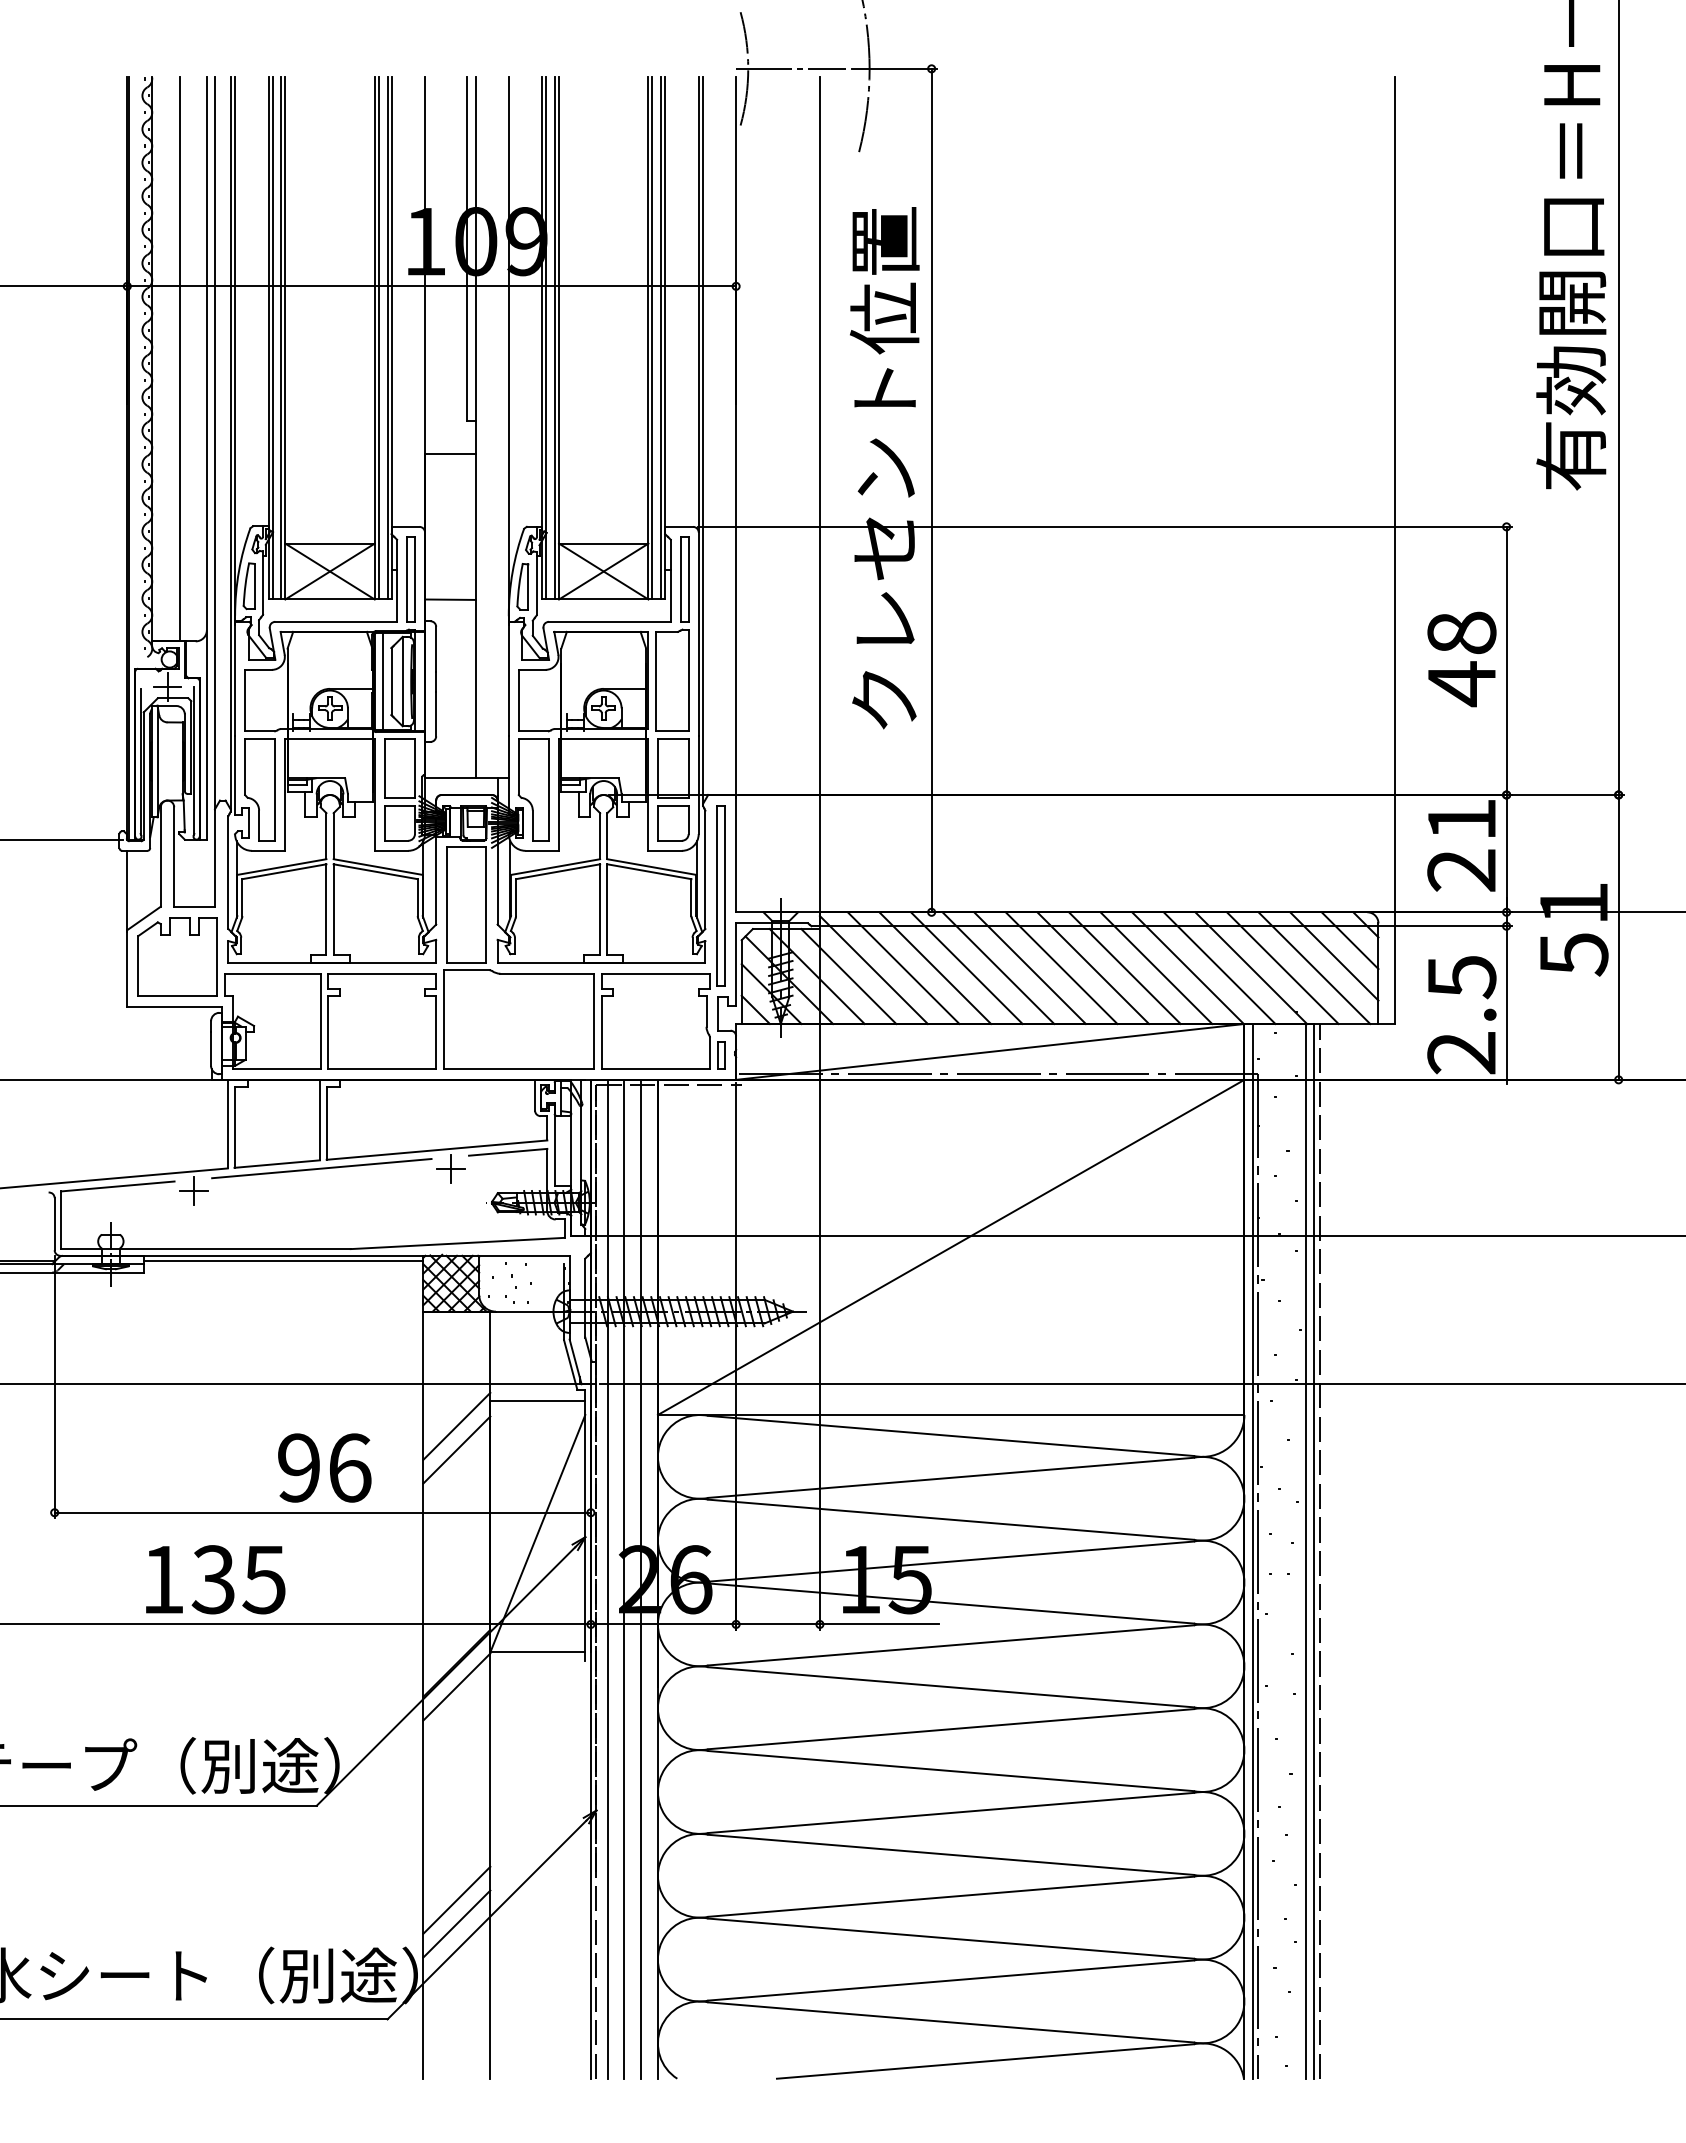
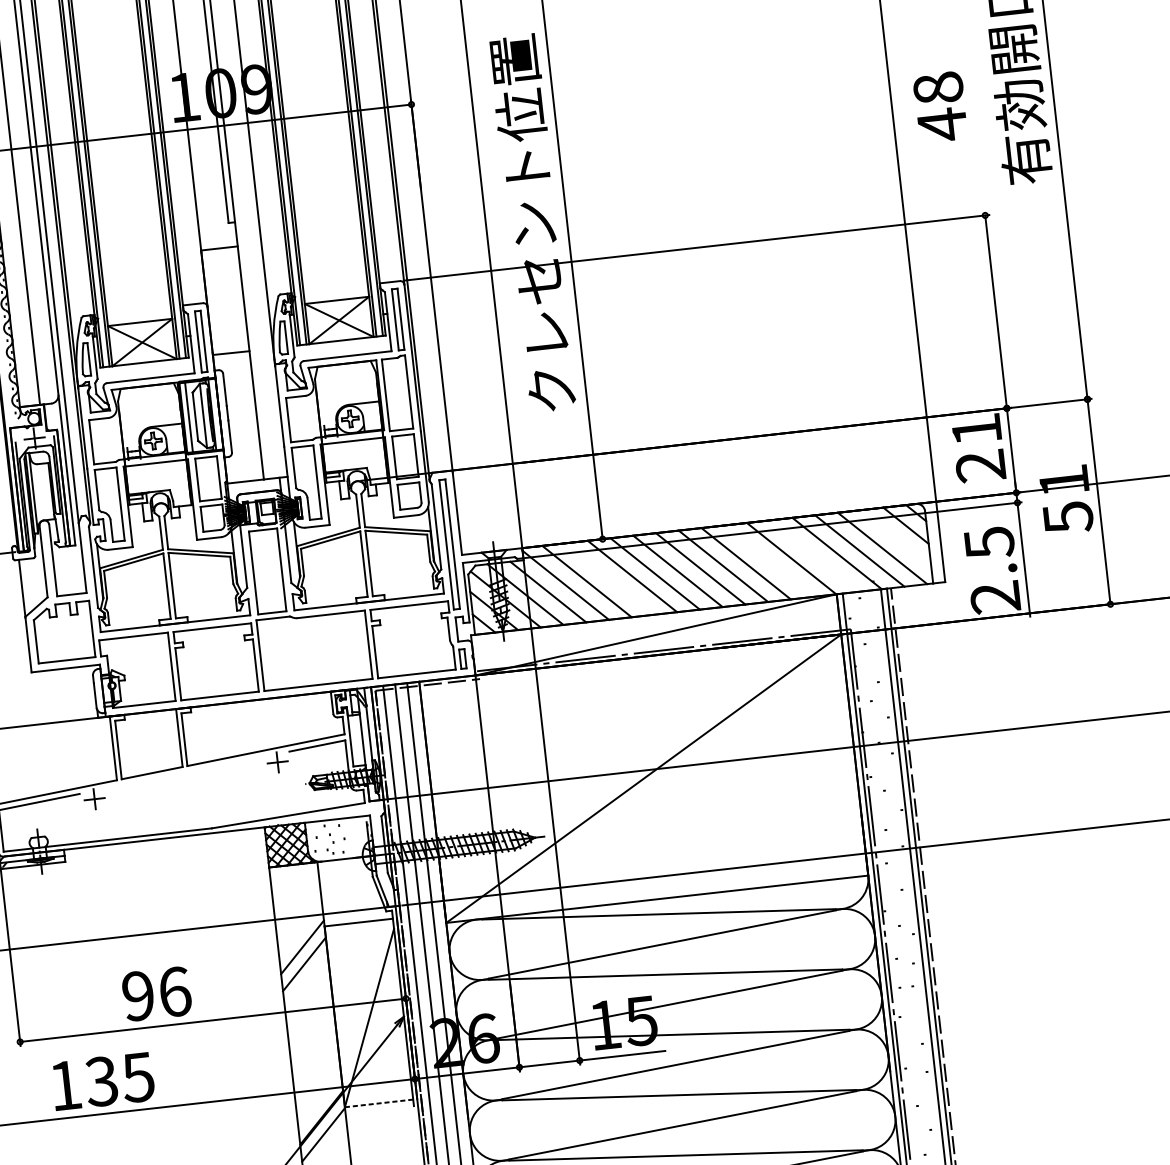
text: (1461, 659) -> (940, 107), moved
line: (1334, 956) -> (896, 538), removed
line: (935, 968) -> (609, 579), removed
line: (1156, 968) -> (768, 561), removed
line: (1219, 968) -> (814, 556), removed
line: (321, 1168) -> (184, 772), removed
line: (283, 1261) -> (164, 842), removed
text: (324, 1467) -> (156, 993), moved
text: (215, 1579) -> (103, 1081), moved
line: (538, 1652) -> (379, 1103), solid -> dashed

